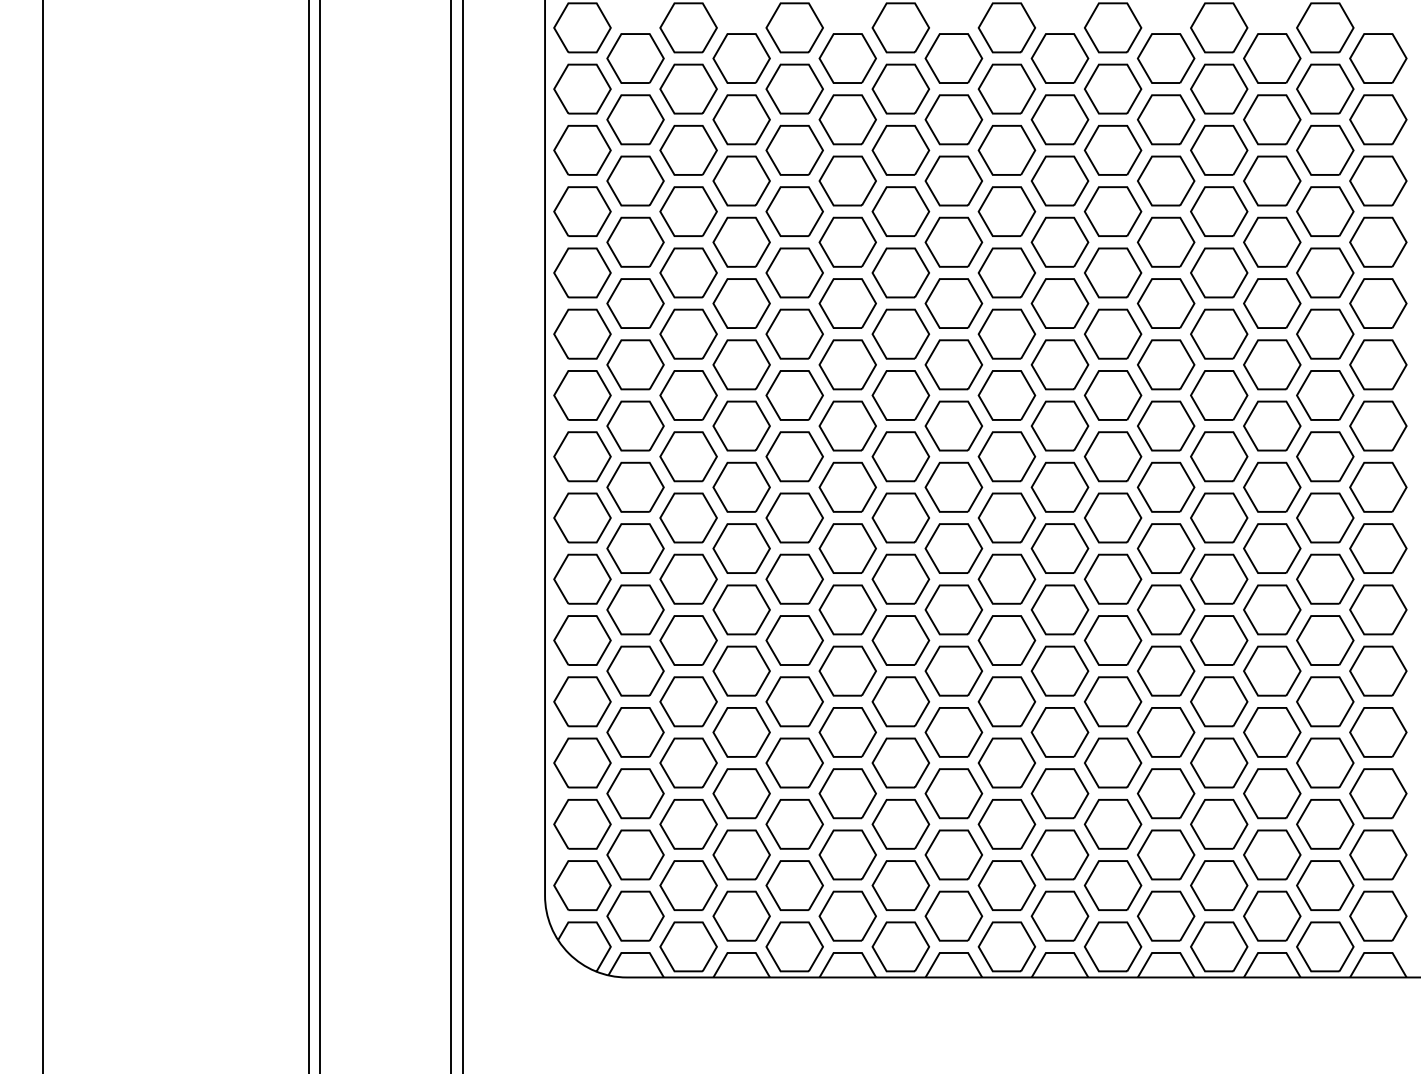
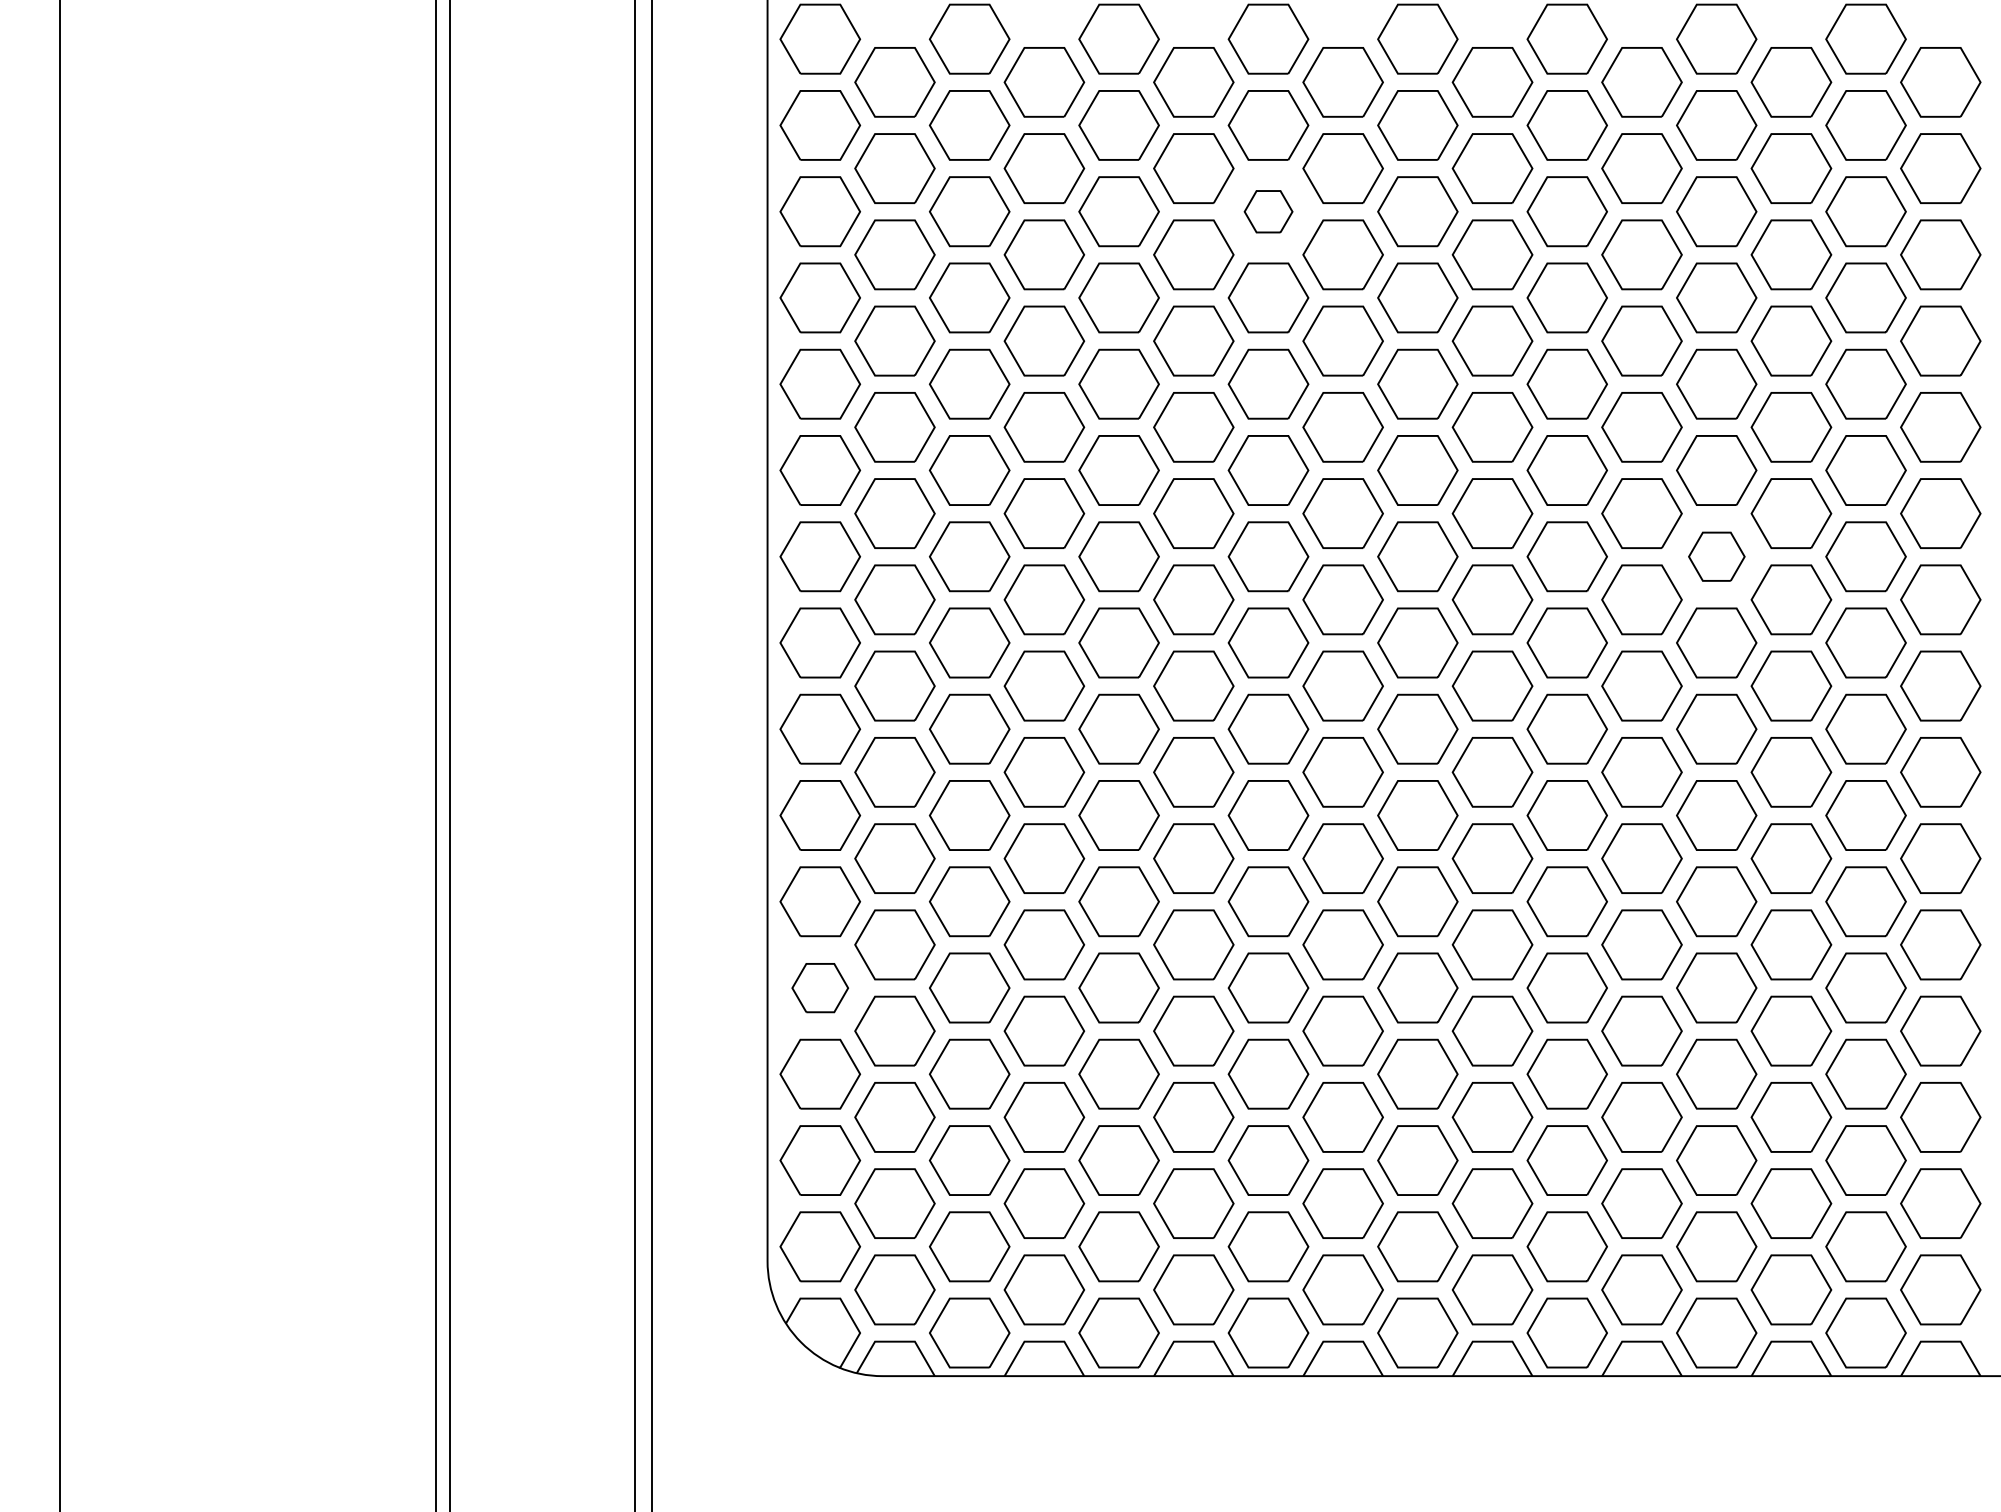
part: (900, 150) -> (1268, 211), size x0.6
part: (1219, 395) -> (1717, 556), size x0.7
part: (582, 701) -> (820, 987), size x0.7

